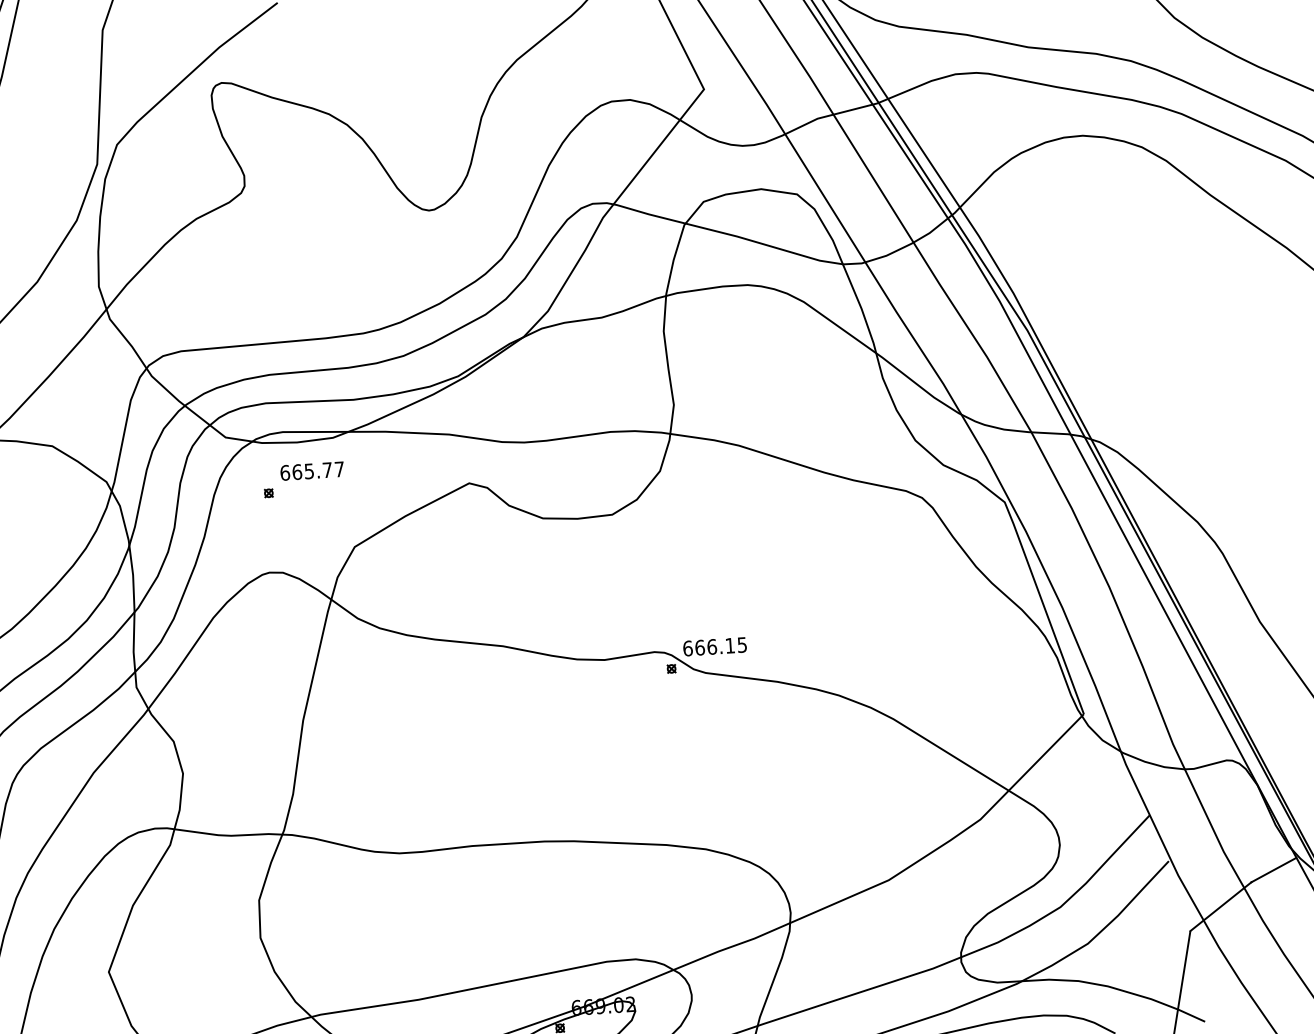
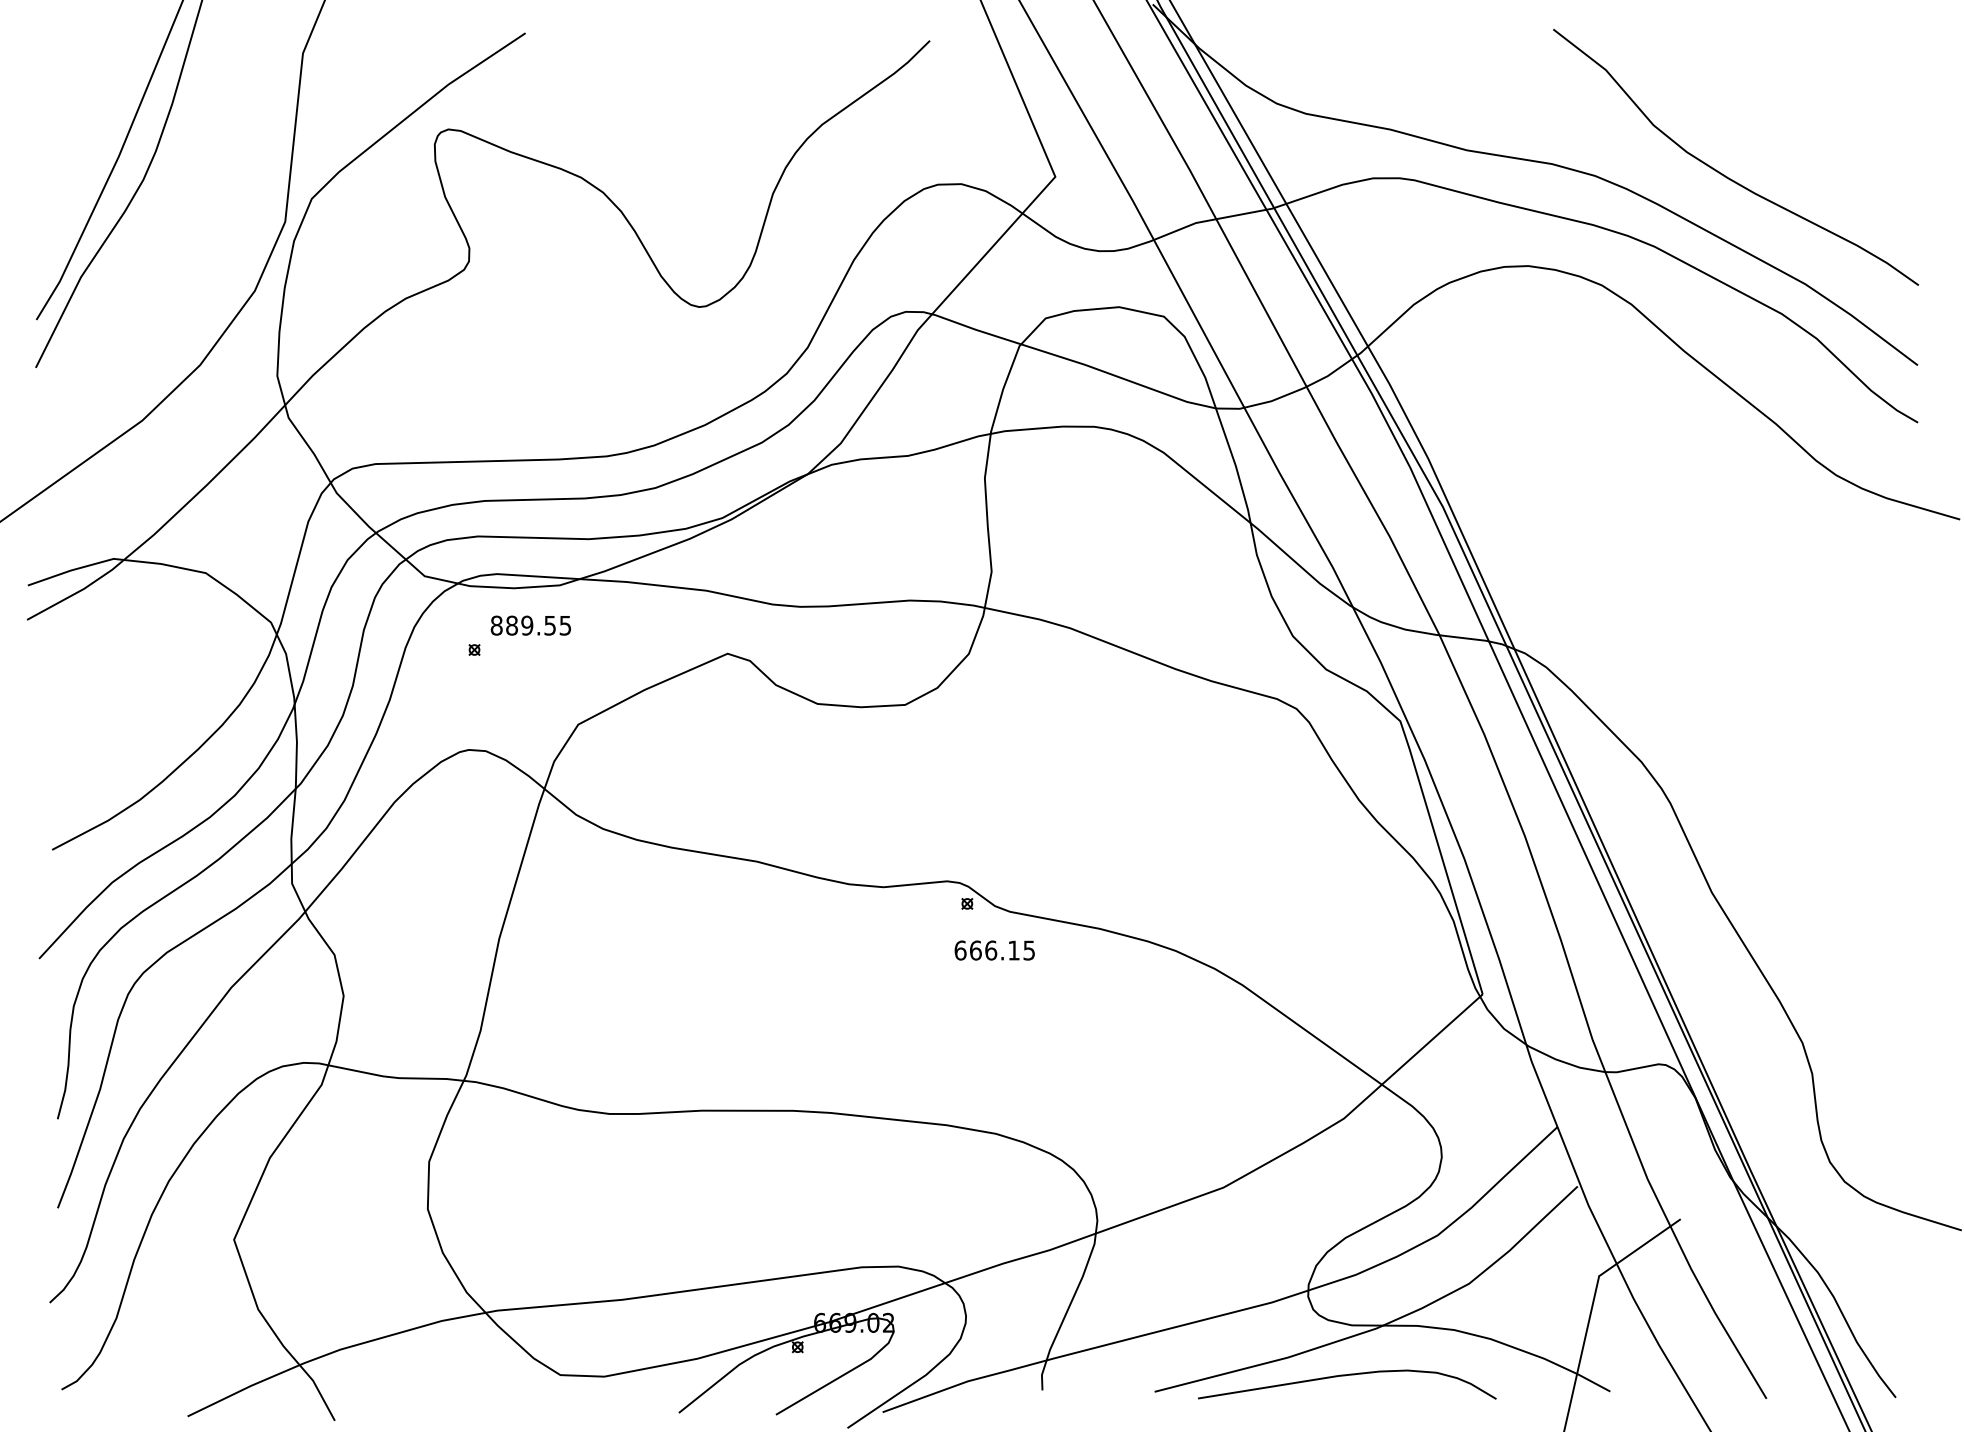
text: (311, 471) -> (530, 625), 665.77 -> 889.55
text: (714, 646) -> (994, 950), moved
line: (1273, 869) -> (1708, 1205), removed

